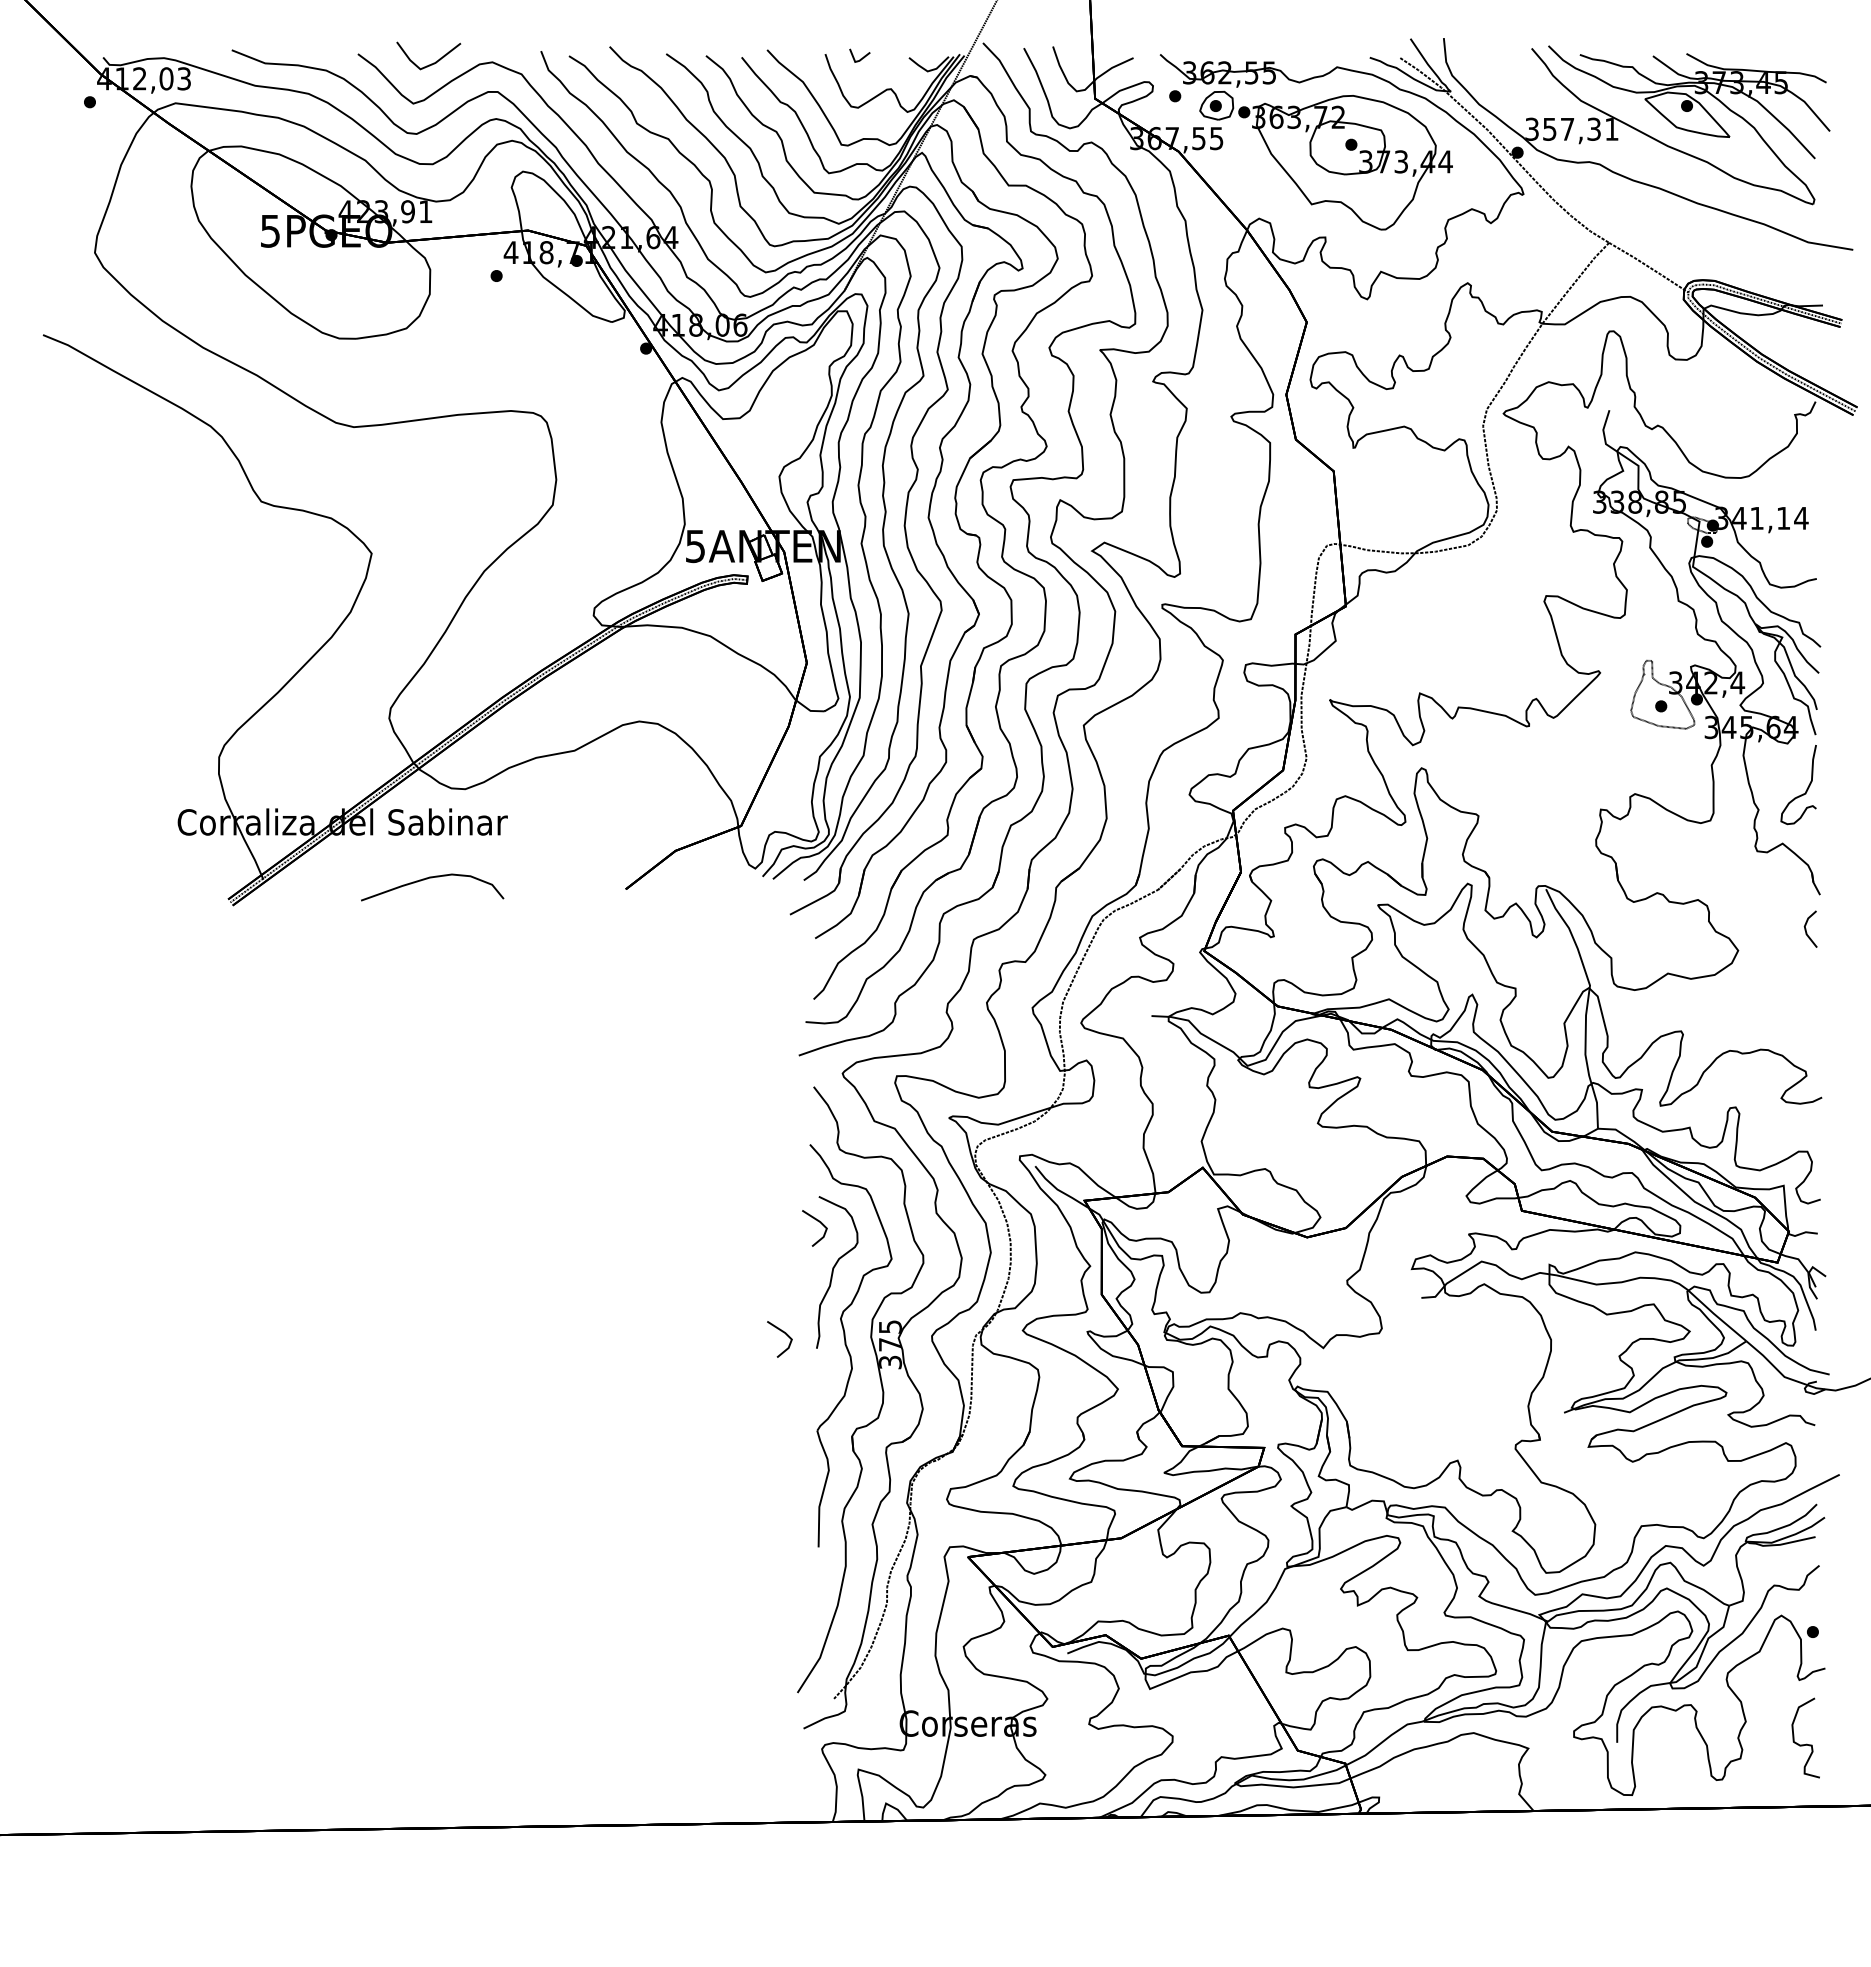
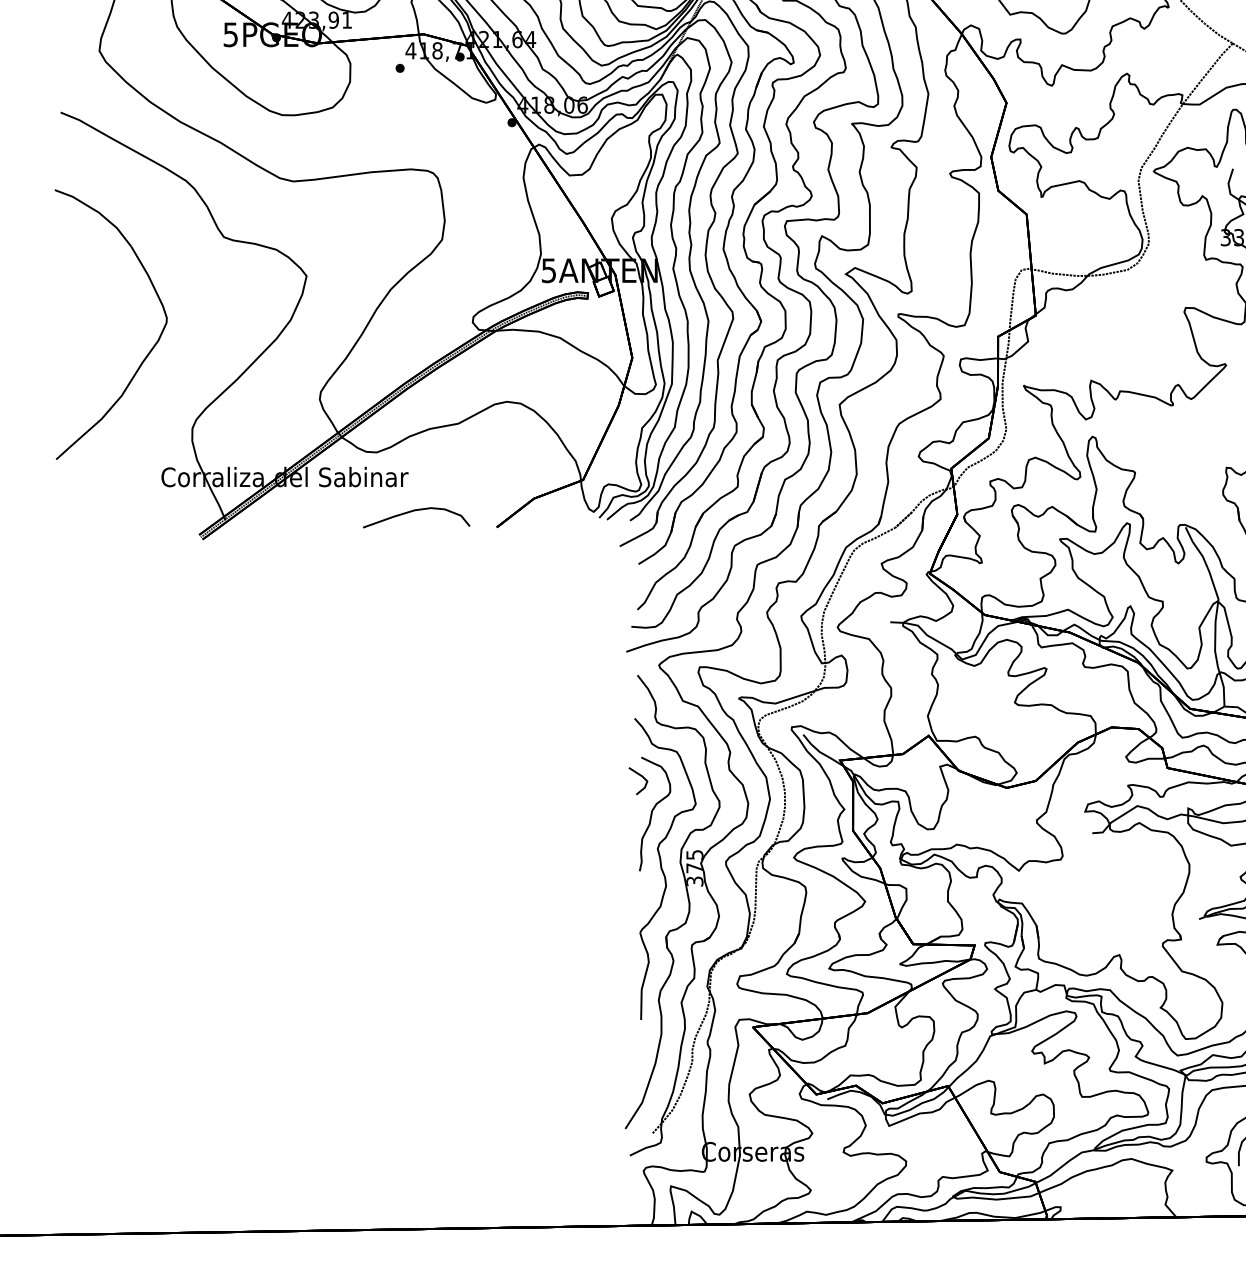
part: (161, 654) -> (149, 351), added
curve: (432, 878) -> (416, 511), moved
line: (782, 1332) -> (614, 859), removed

